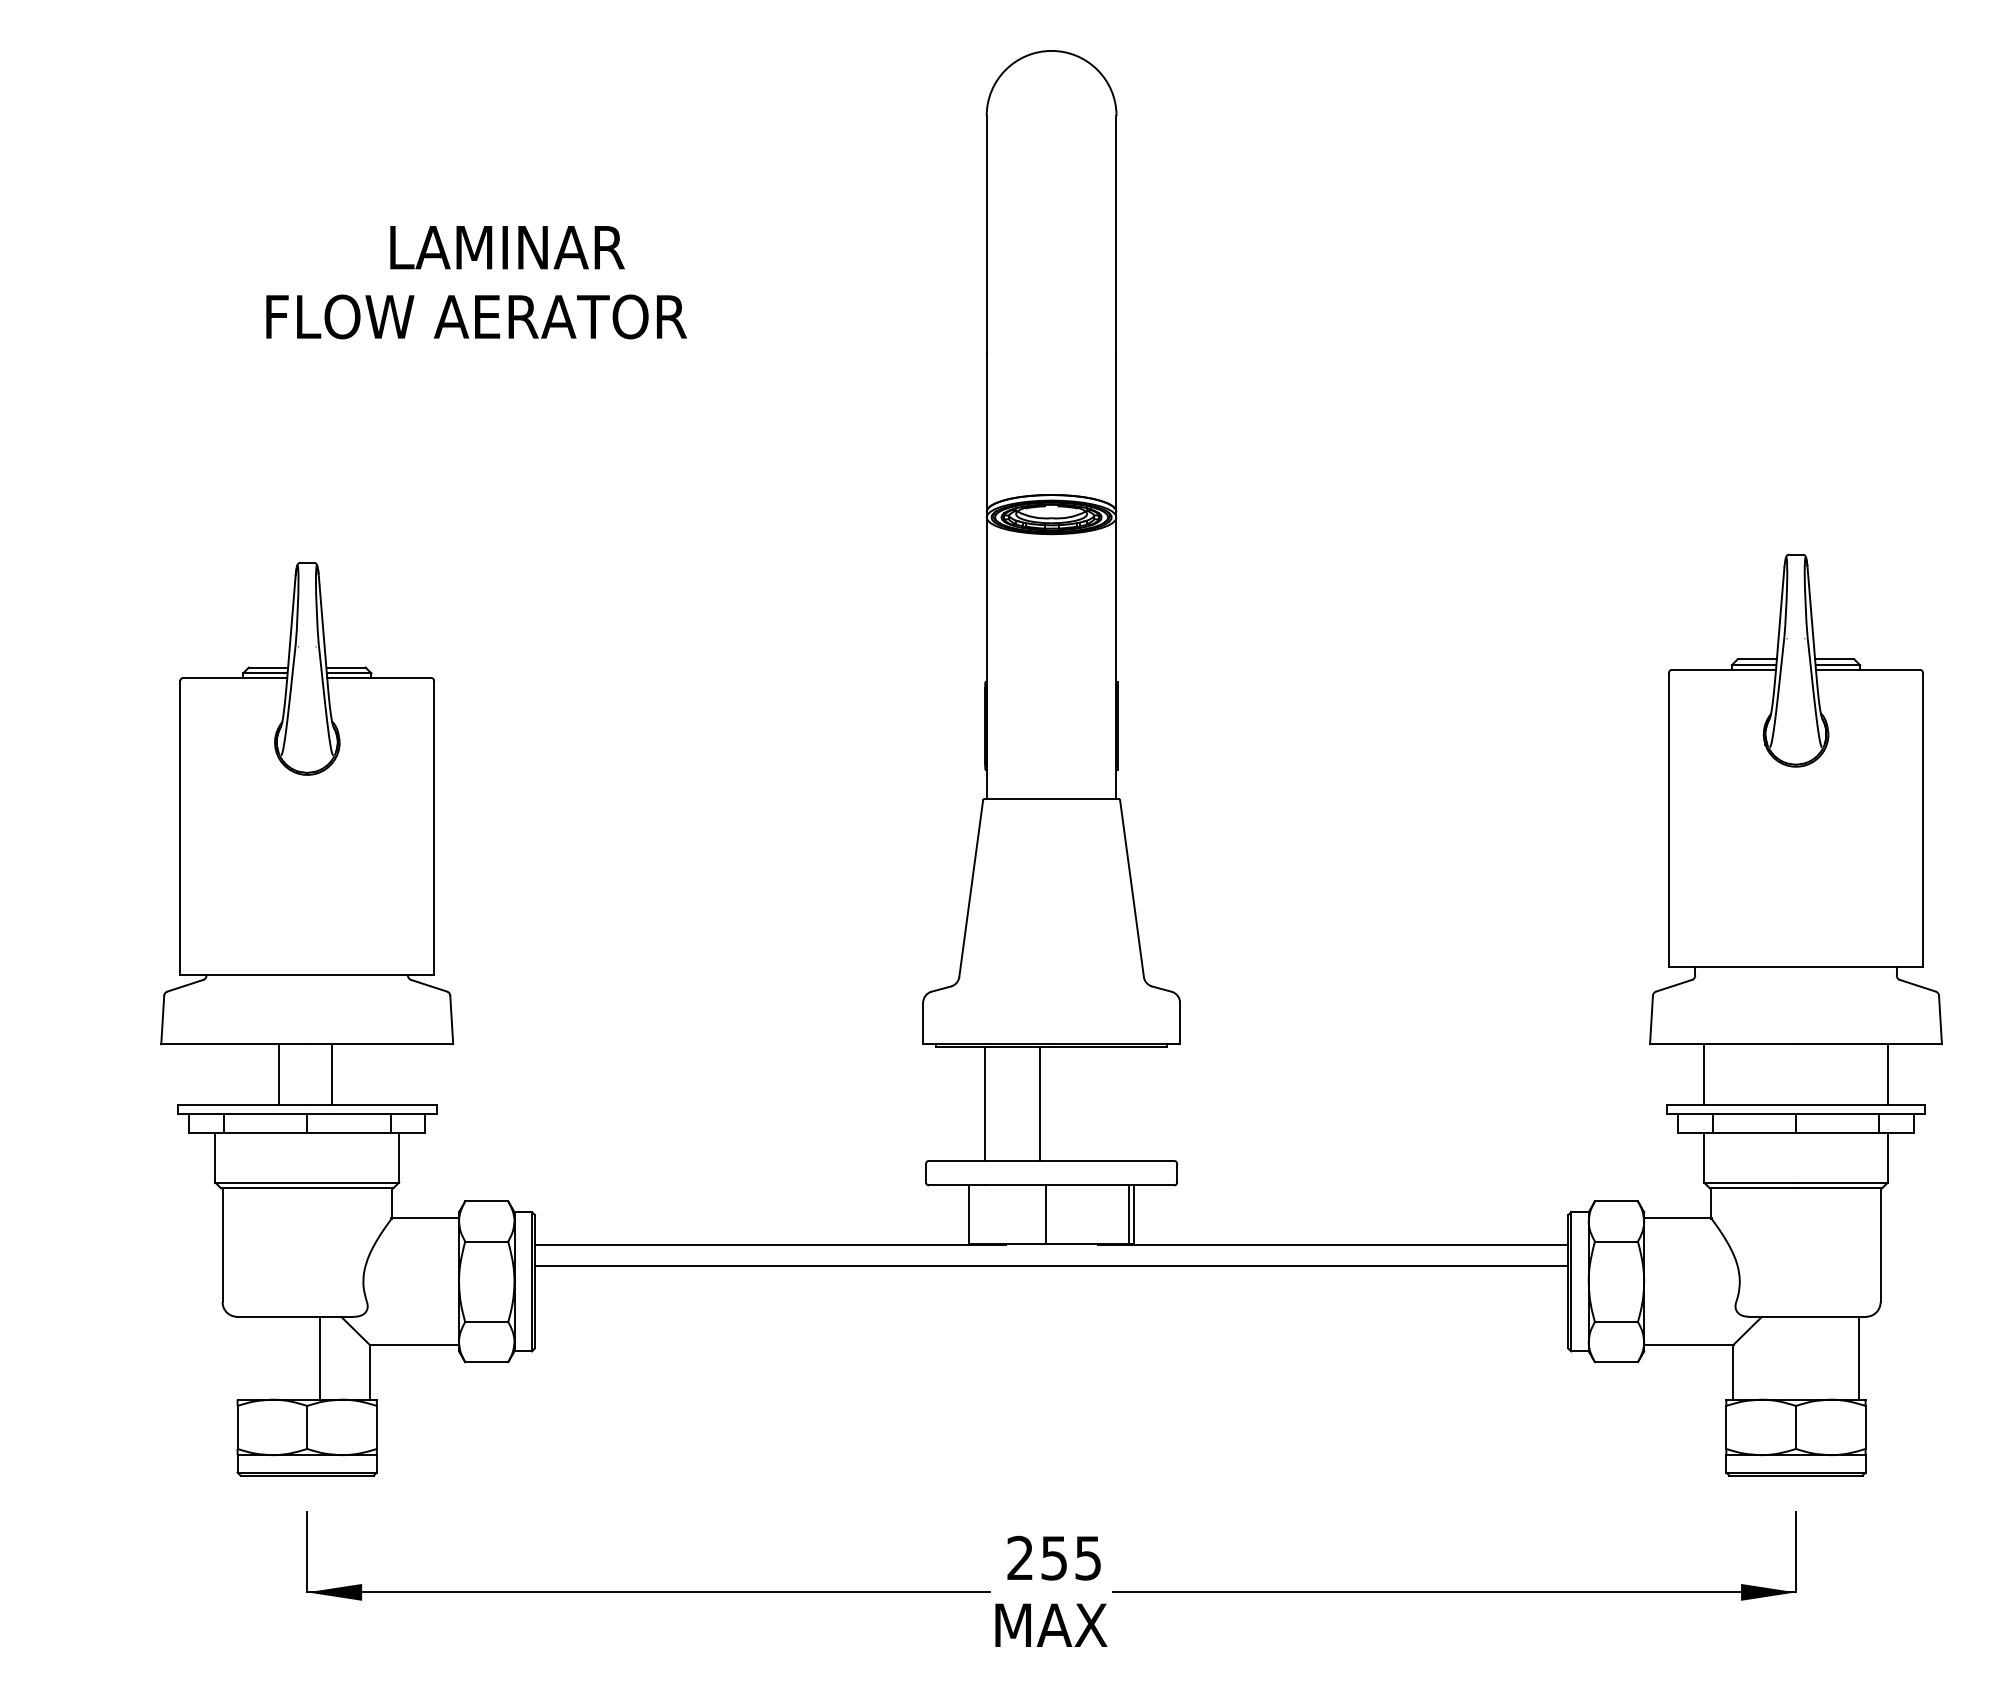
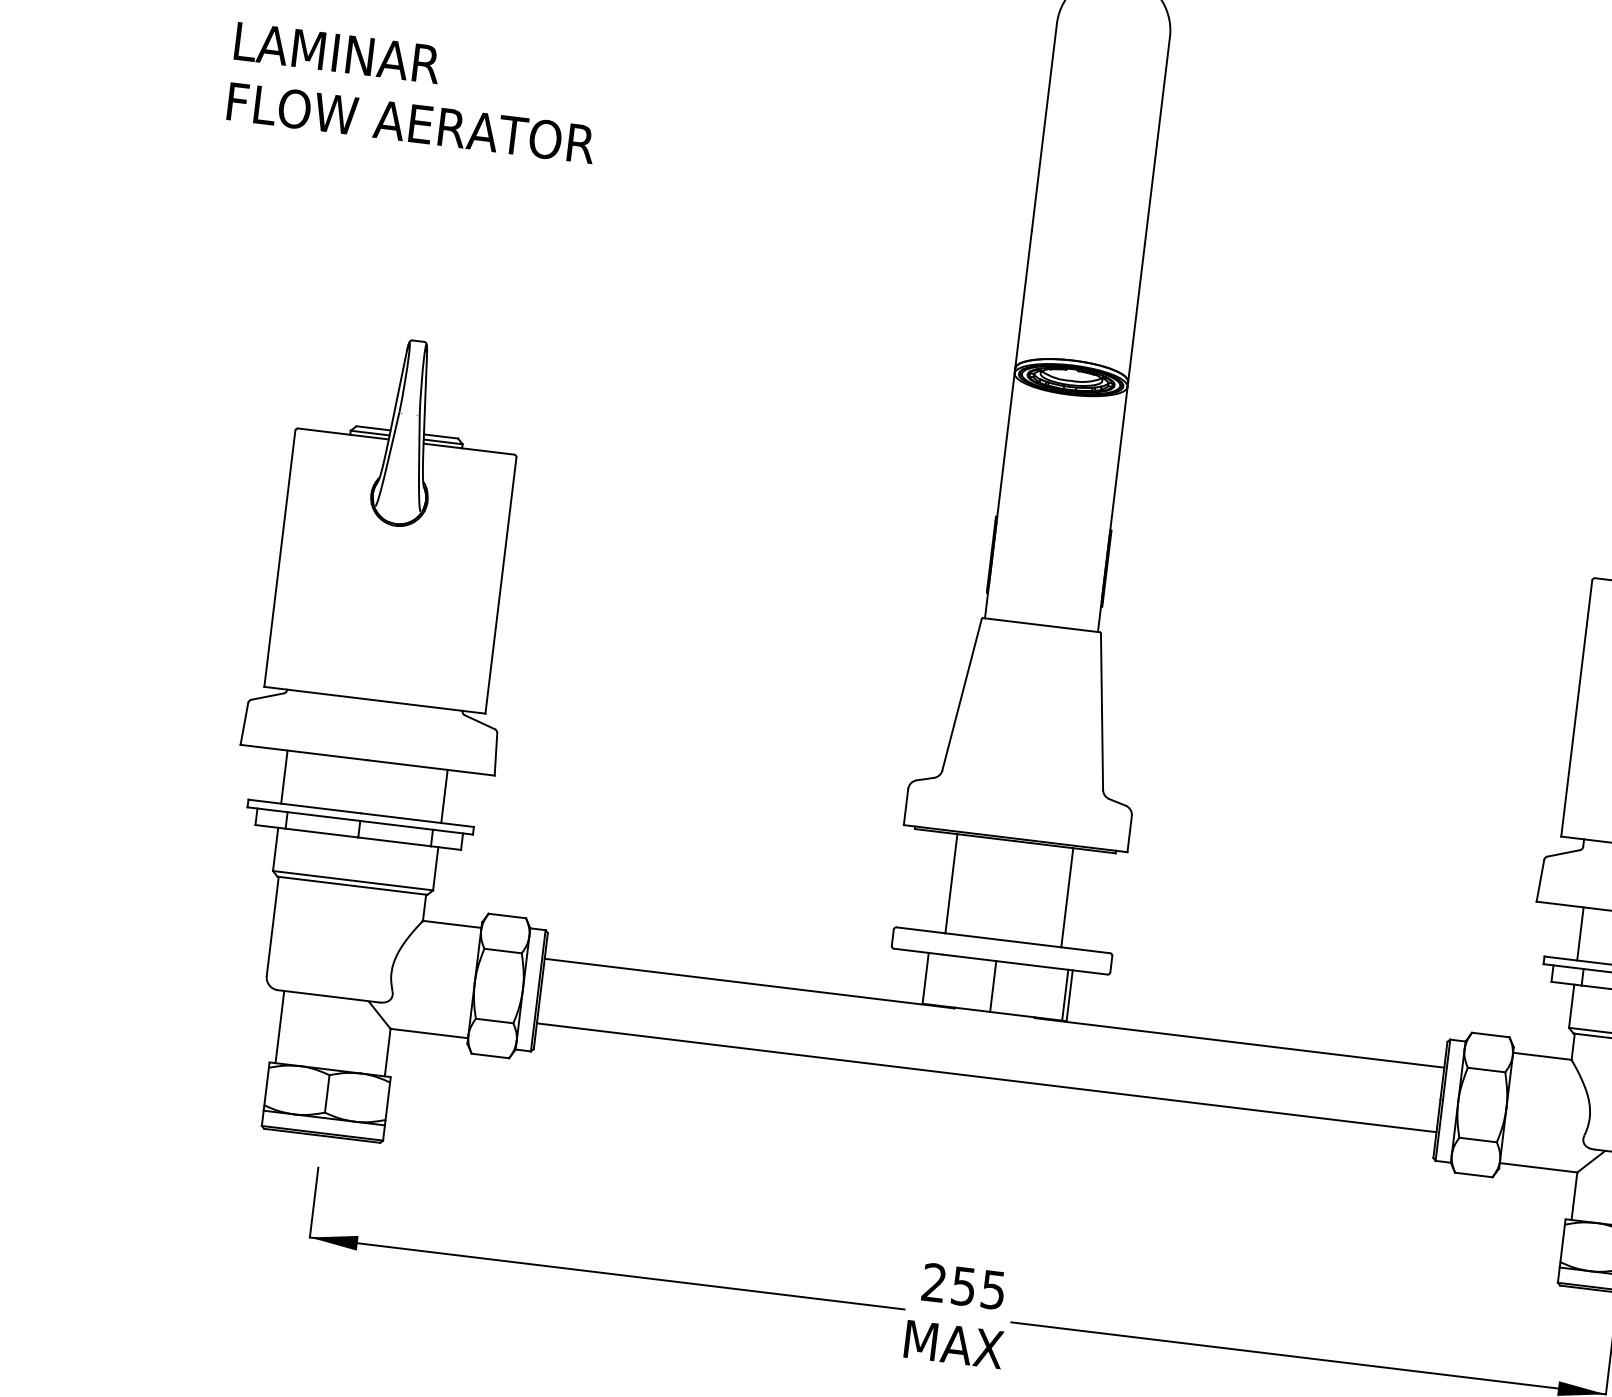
text: (507, 247) -> (337, 52), moved
text: (476, 316) -> (411, 122), moved
line: (279, 1074) -> (284, 776), moved
line: (332, 1074) -> (444, 796), moved
line: (1040, 1103) -> (1067, 897), moved
line: (1051, 1265) -> (986, 1077), moved
line: (320, 1357) -> (280, 1026), moved

